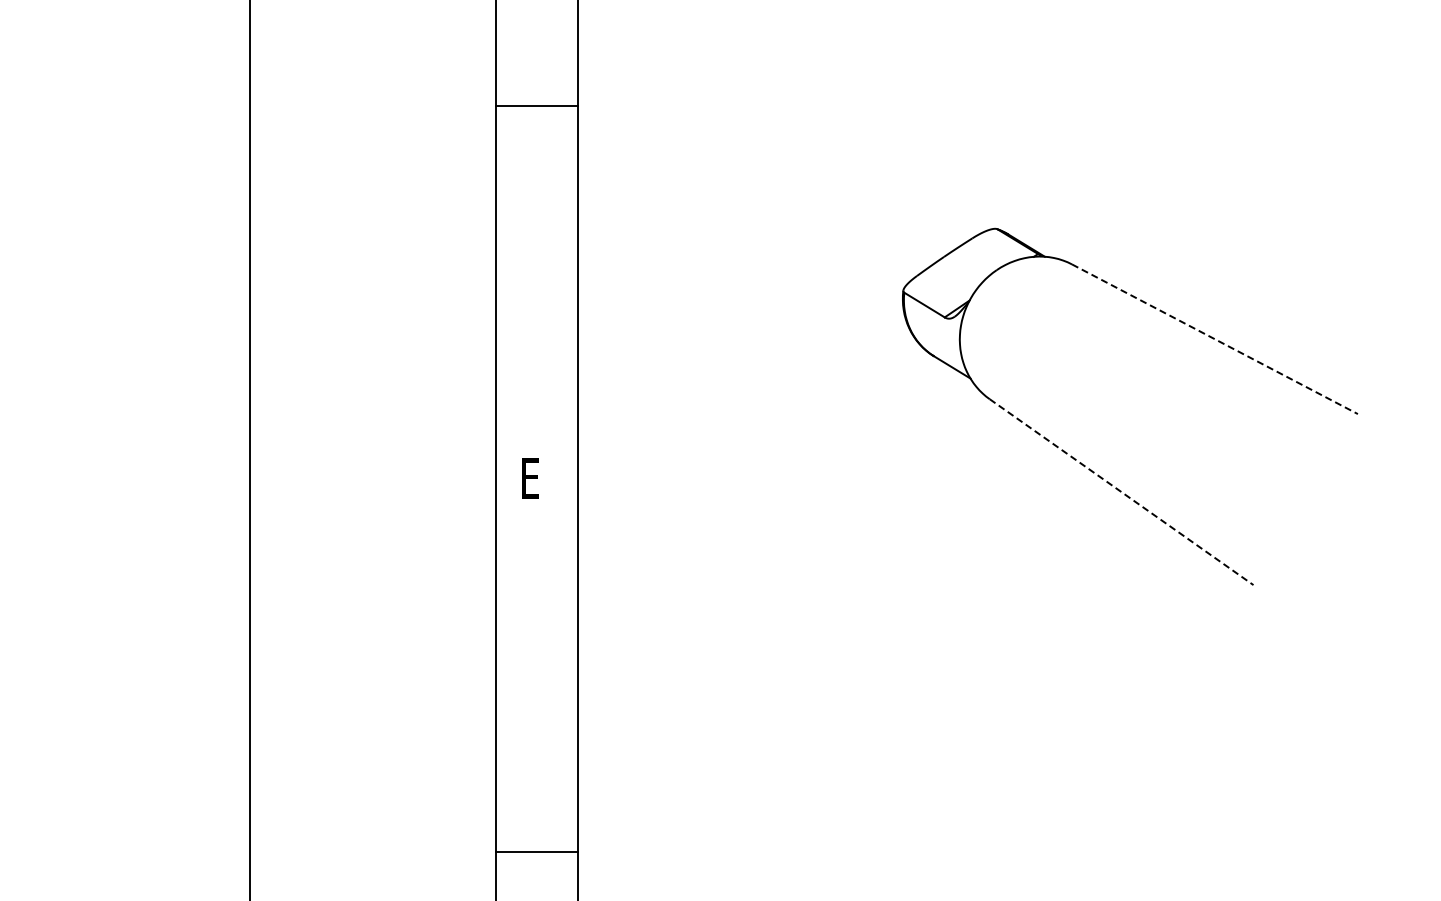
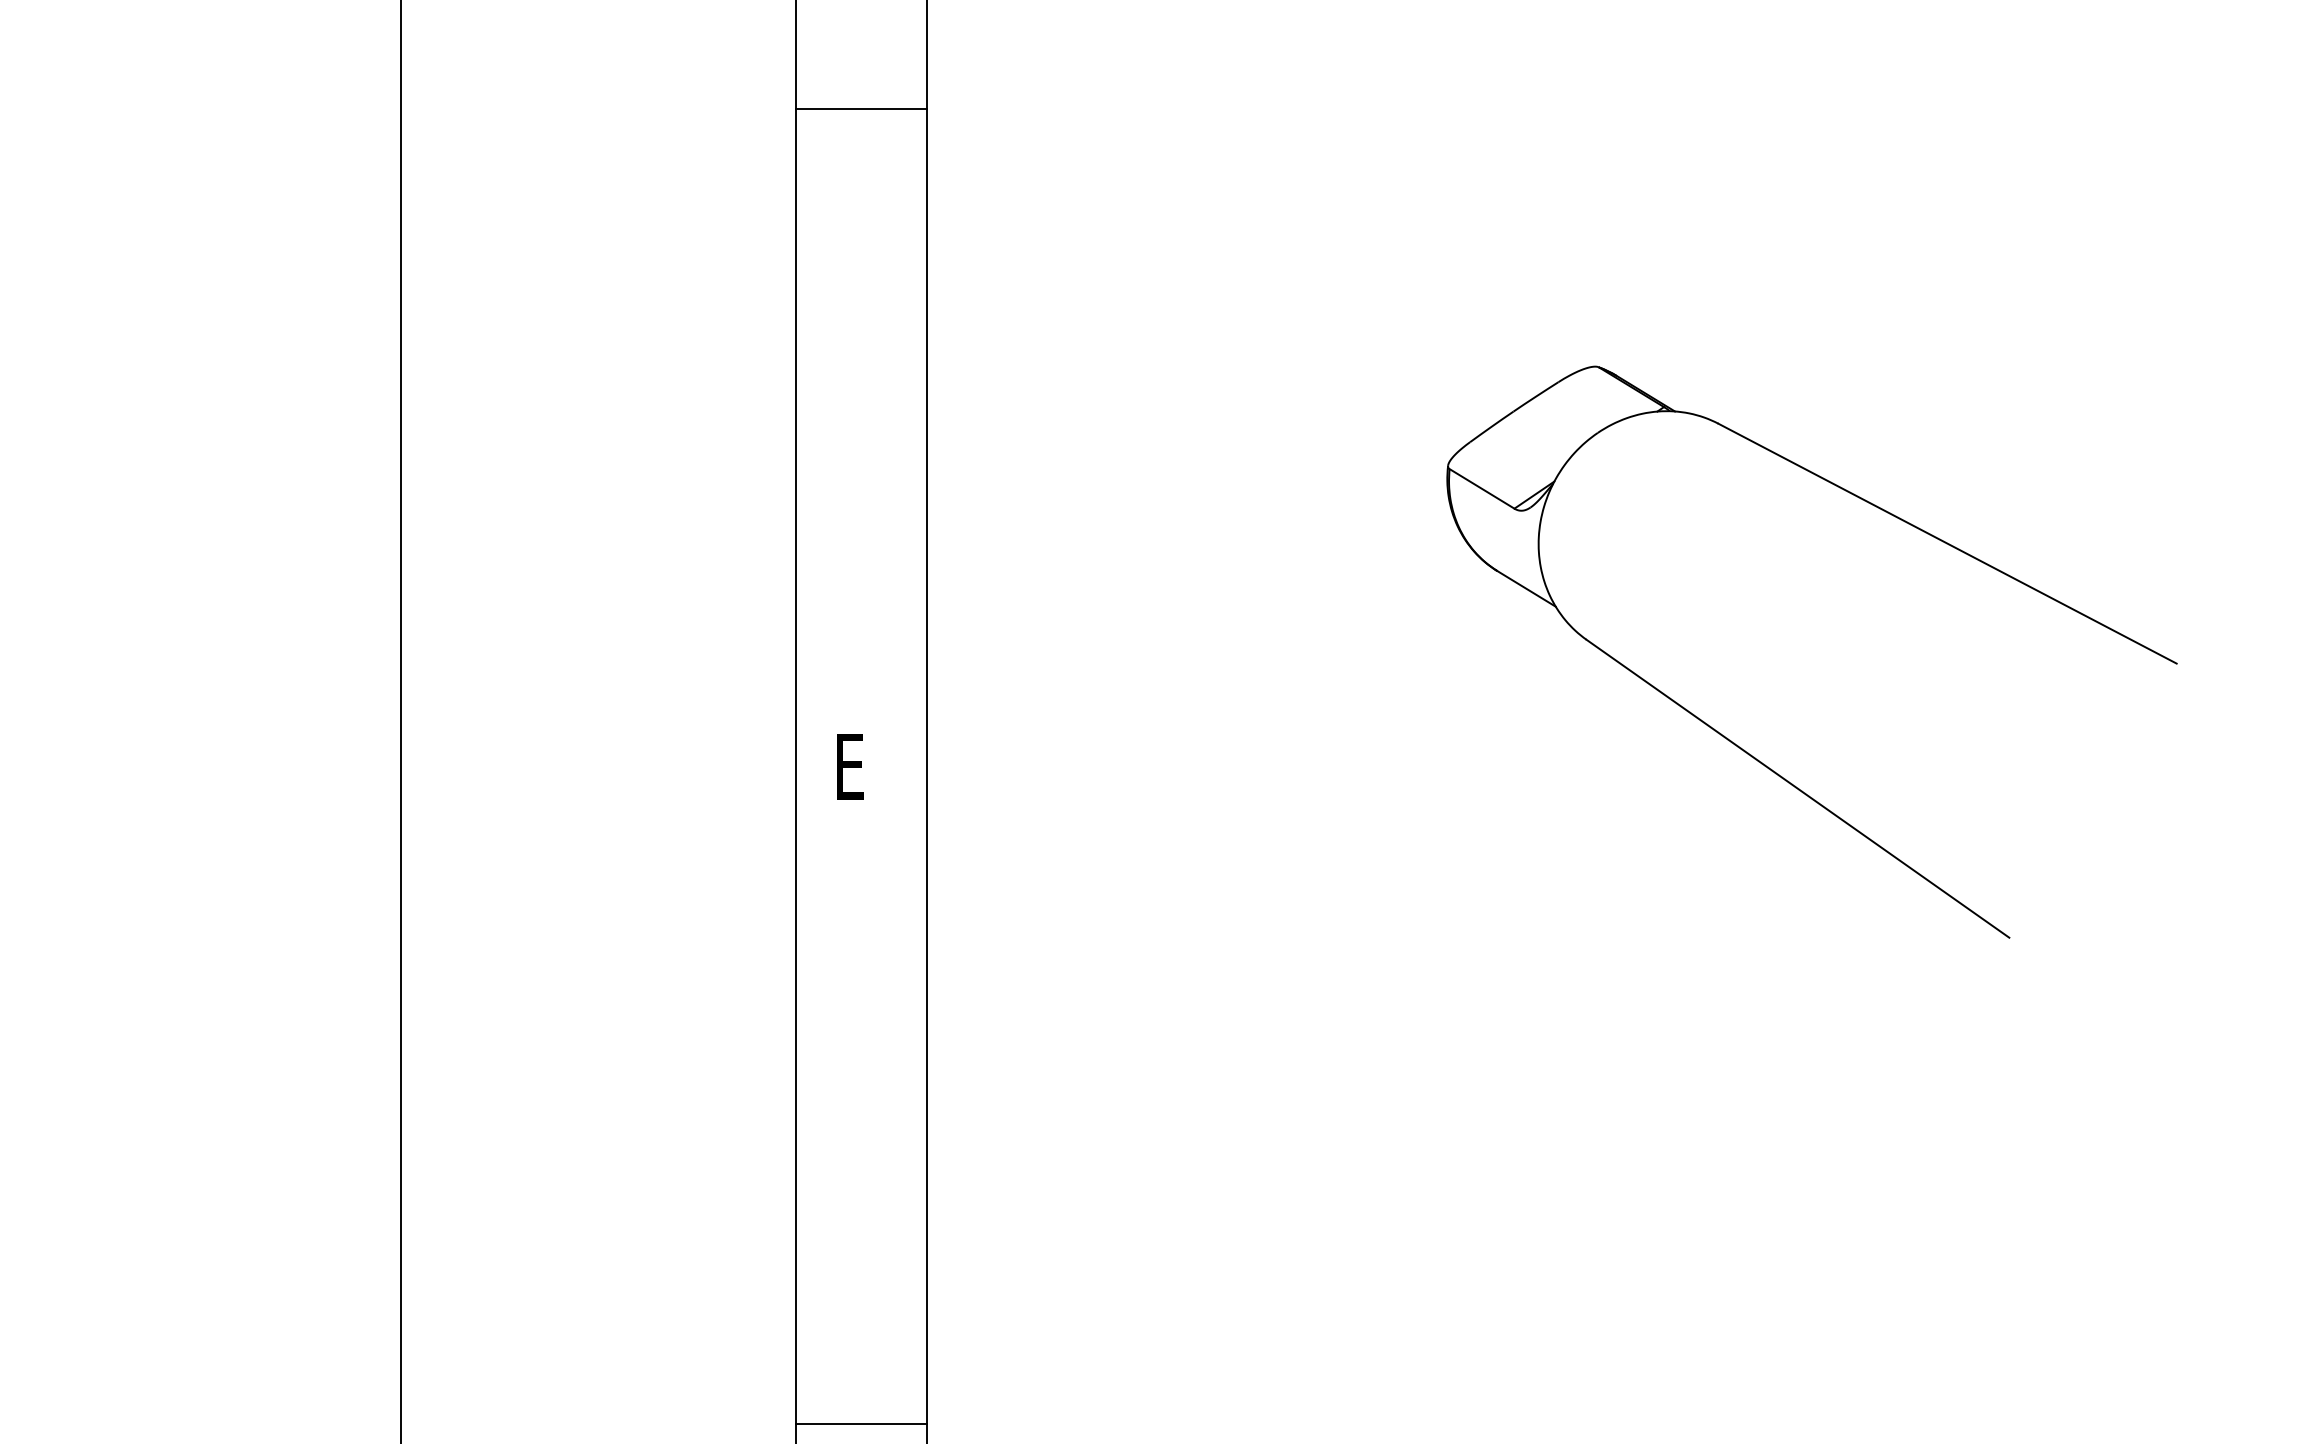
line: (537, 106) -> (861, 109), moved
line: (1215, 339) -> (1948, 544), dashed -> solid
line: (1122, 492) -> (1799, 789), dashed -> solid
line: (537, 851) -> (861, 1424), moved

